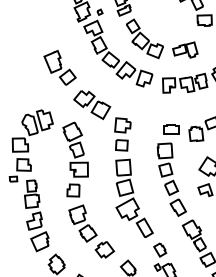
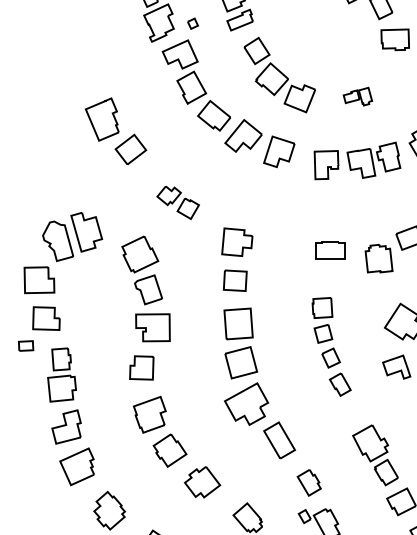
part: (185, 49) -> (358, 95), size x0.6
part: (92, 104) -> (178, 201), size x0.6
part: (171, 179) -> (331, 346), size x0.7

